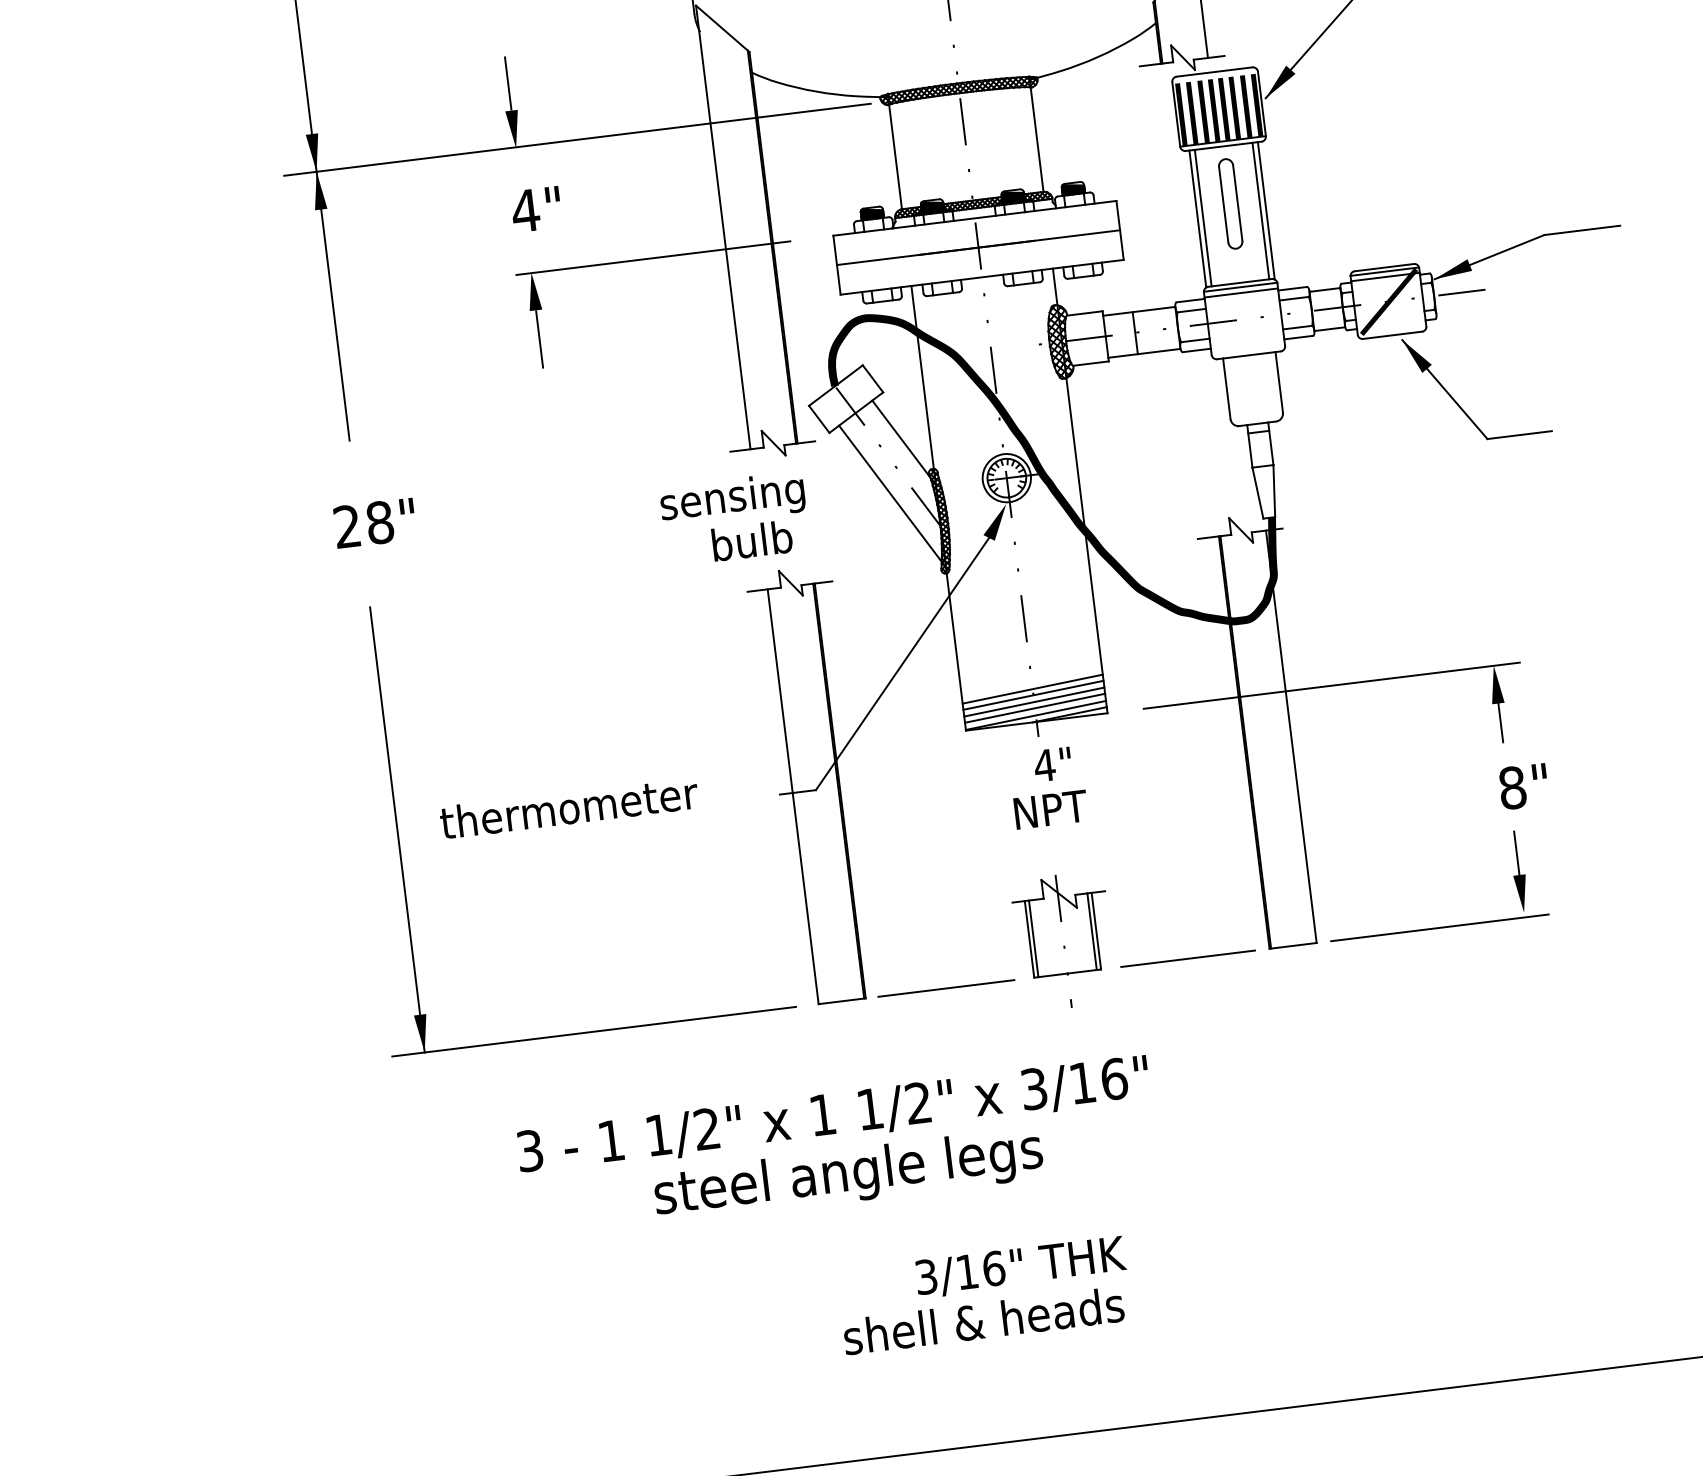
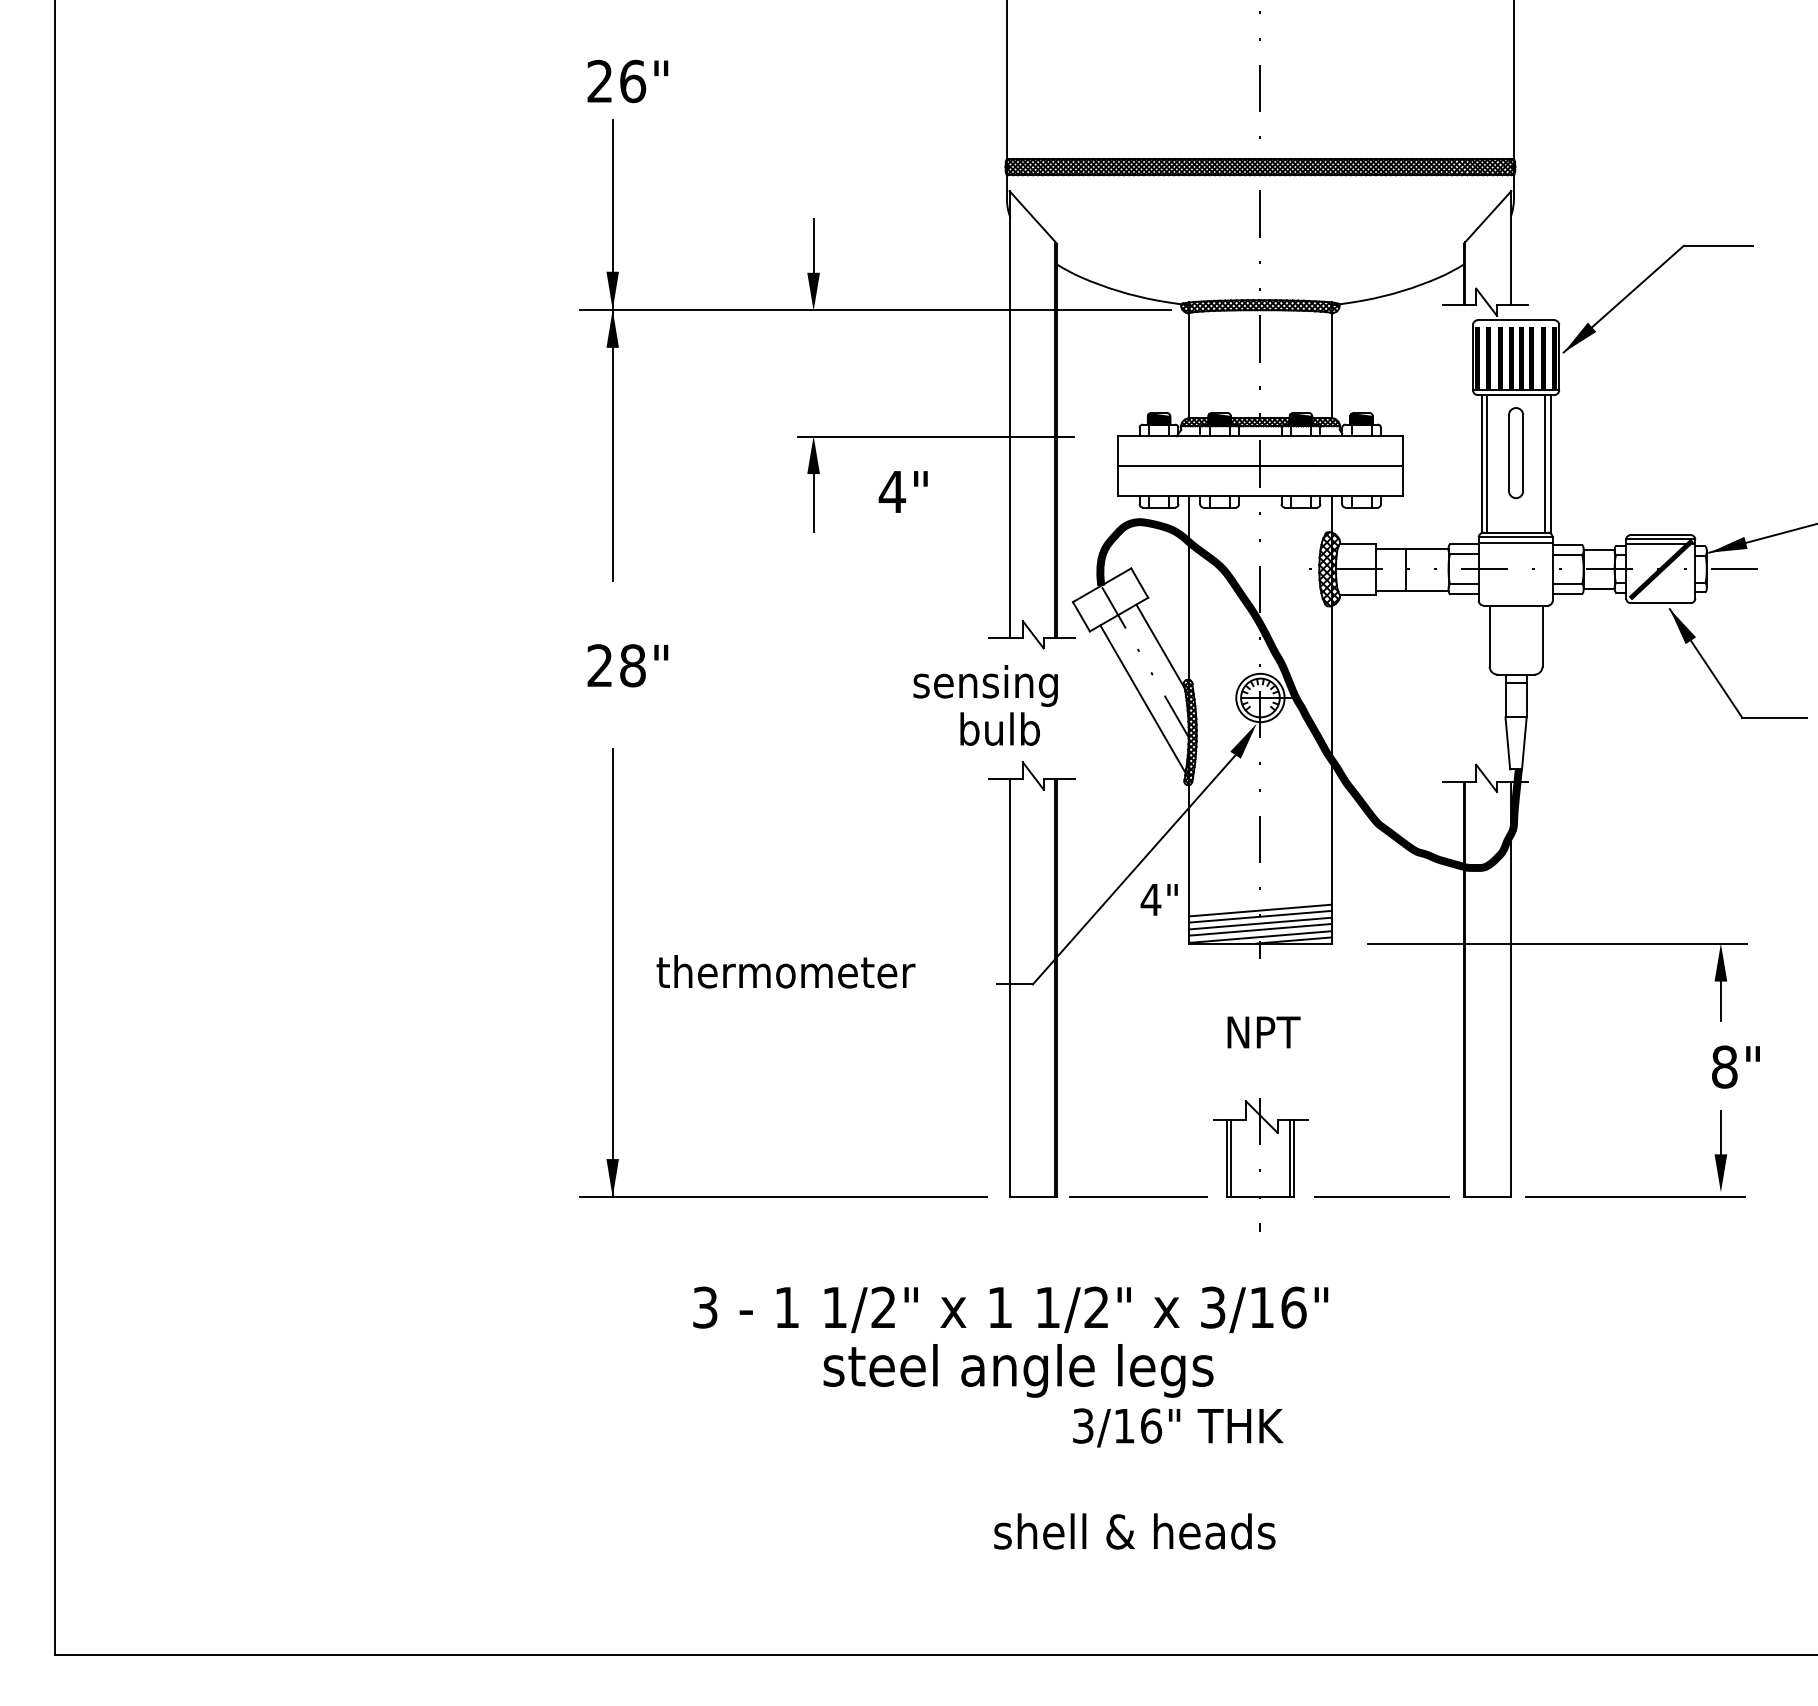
text: (535, 209) -> (902, 491), moved
text: (1052, 764) -> (1158, 899), moved
text: (1021, 1266) -> (1178, 1427), moved

